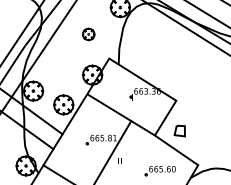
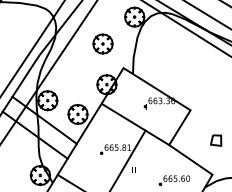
part: (88, 33) -> (102, 43), size x1.67
part: (180, 130) -> (216, 140), moved

